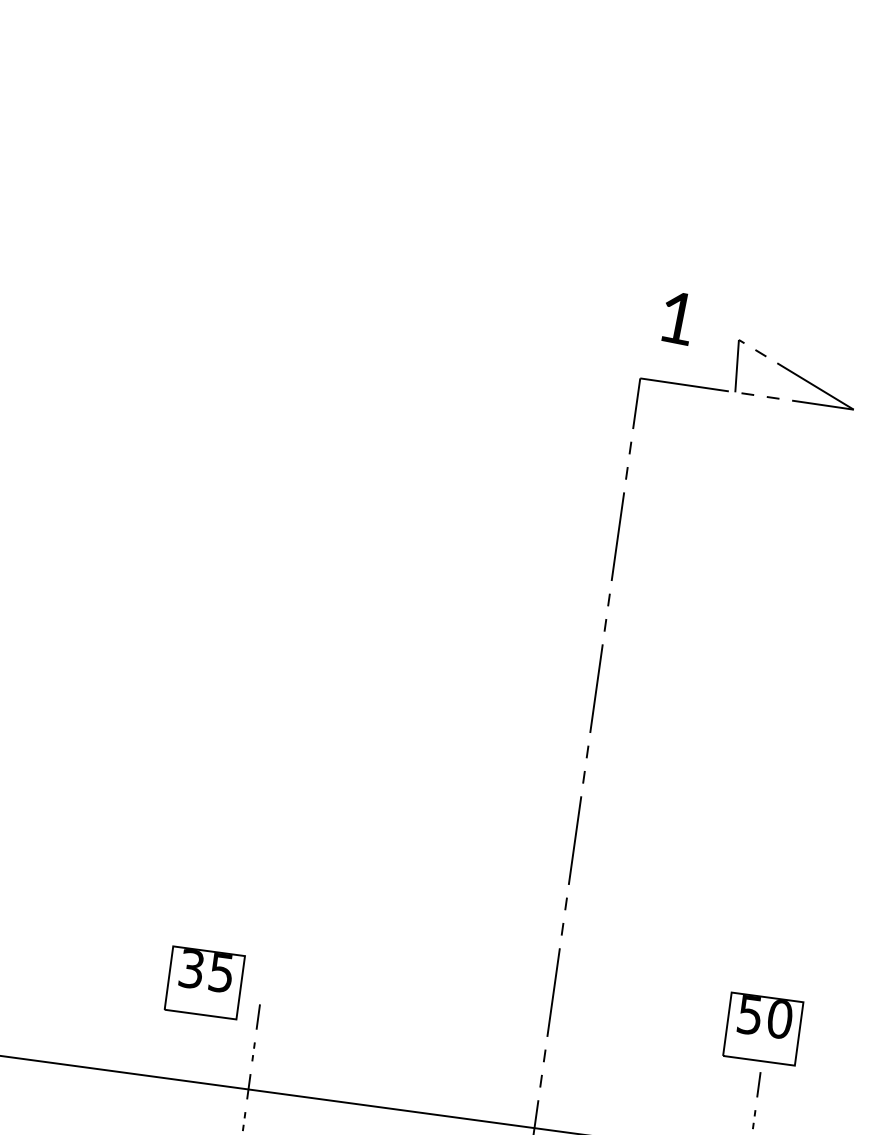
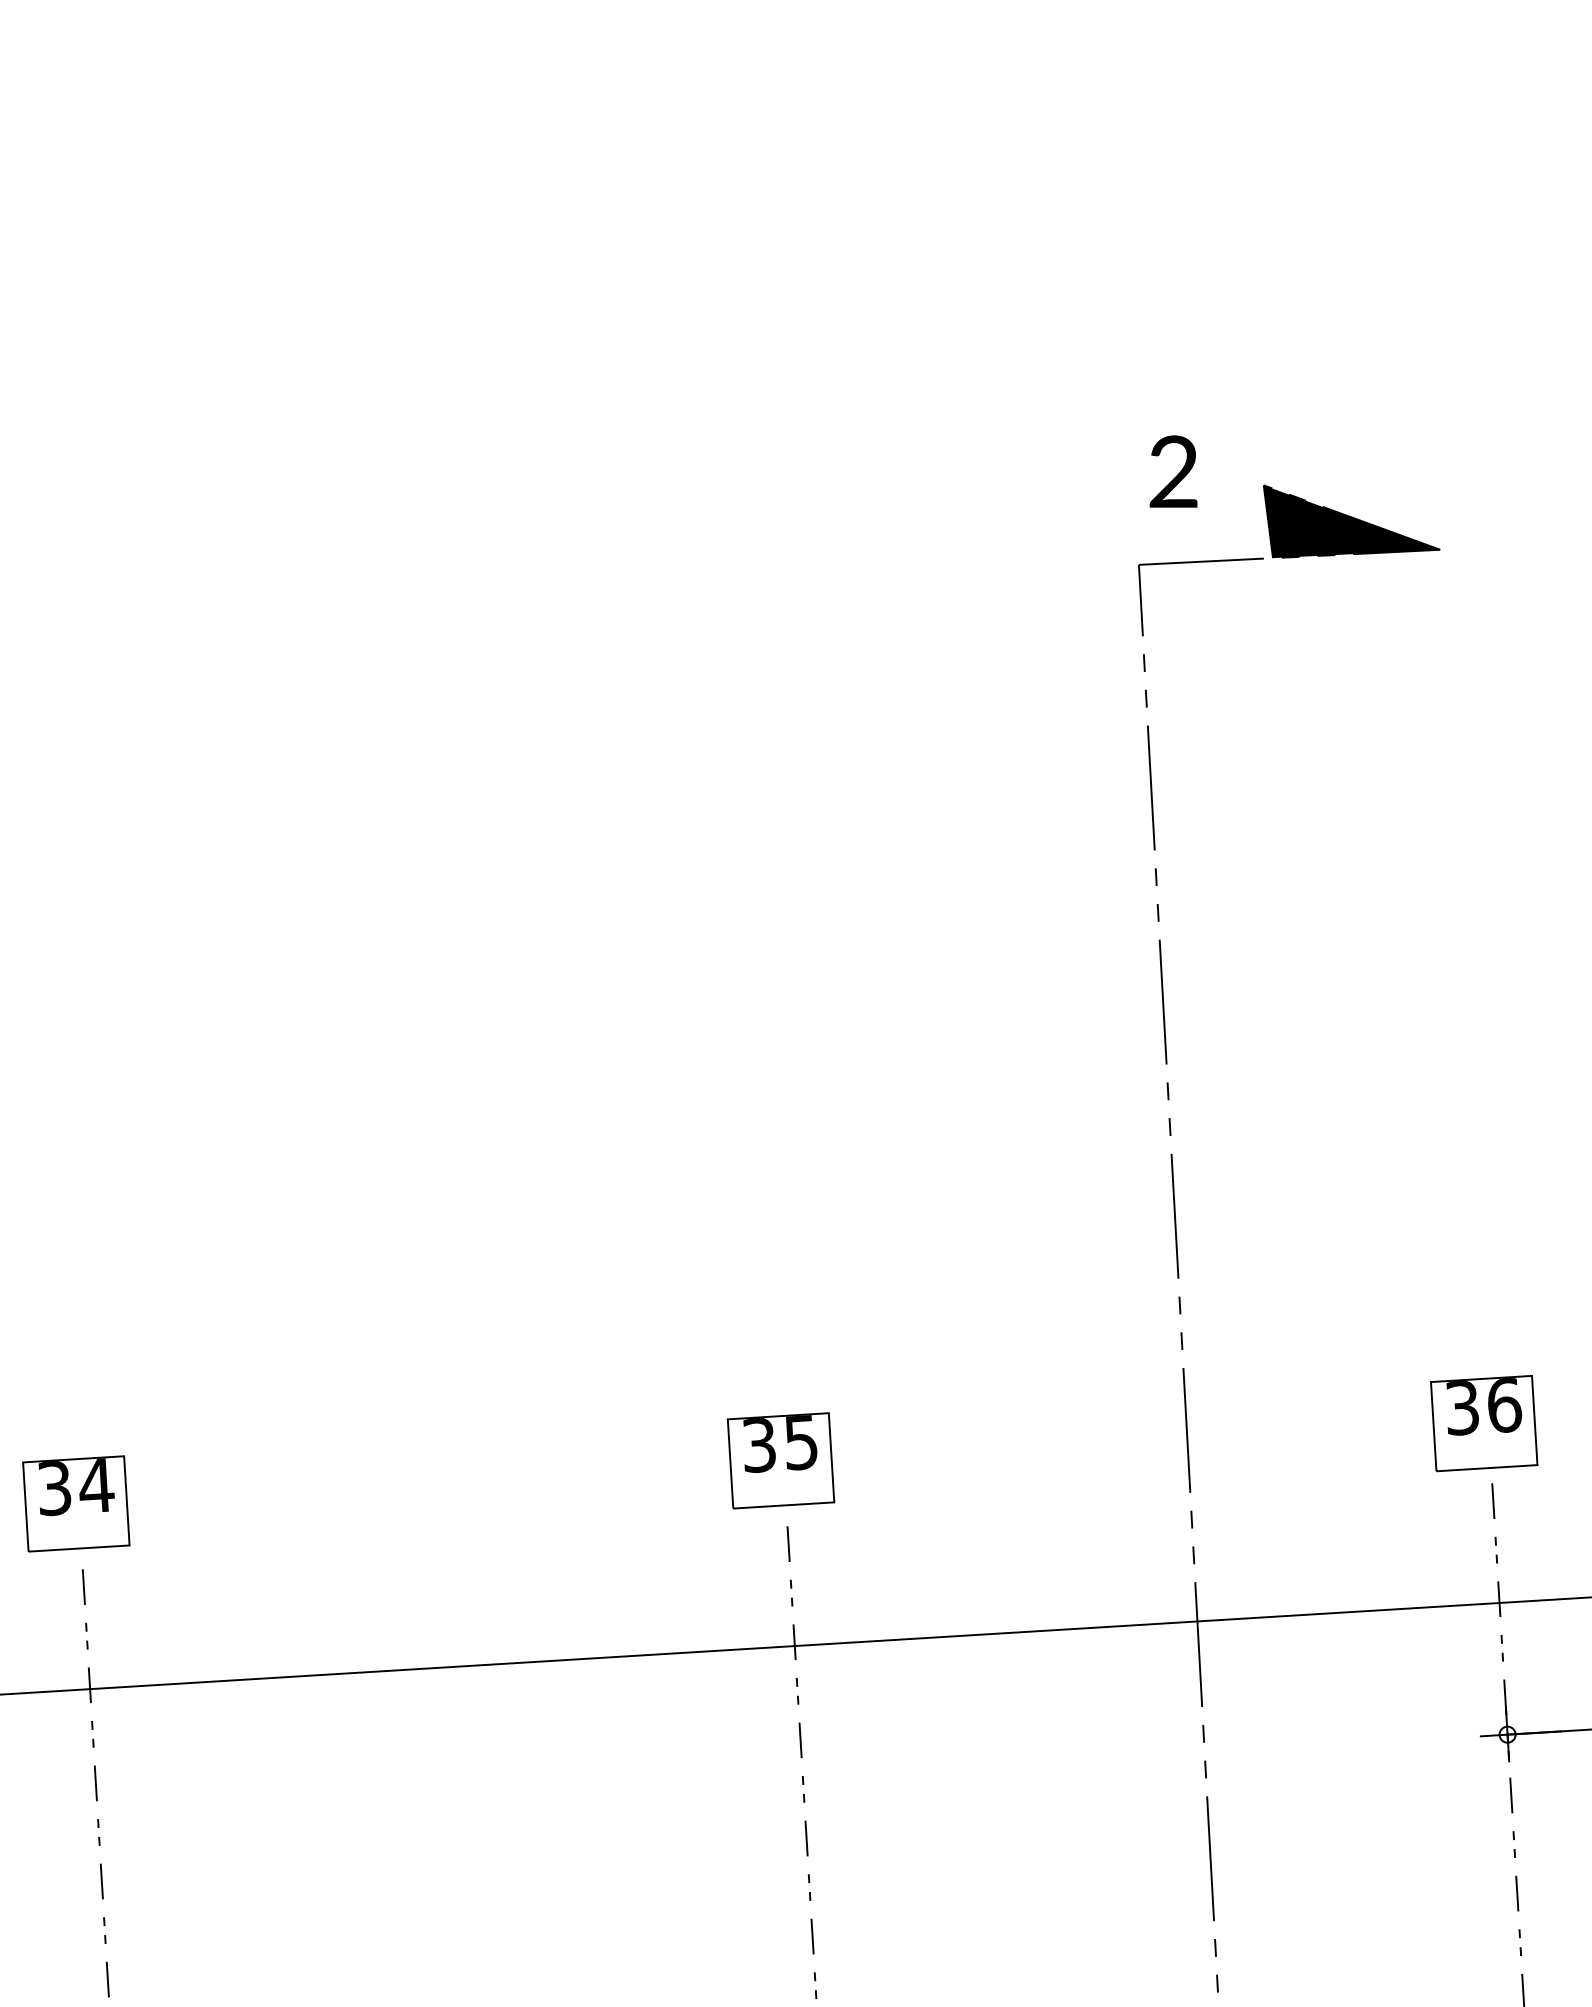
text: (677, 317) -> (1173, 471), 1 -> 2
fill: (795, 377) -> (1351, 521), added
part: (205, 982) -> (781, 1460), moved
text: (765, 1017) -> (1484, 1406), 50 -> 36

